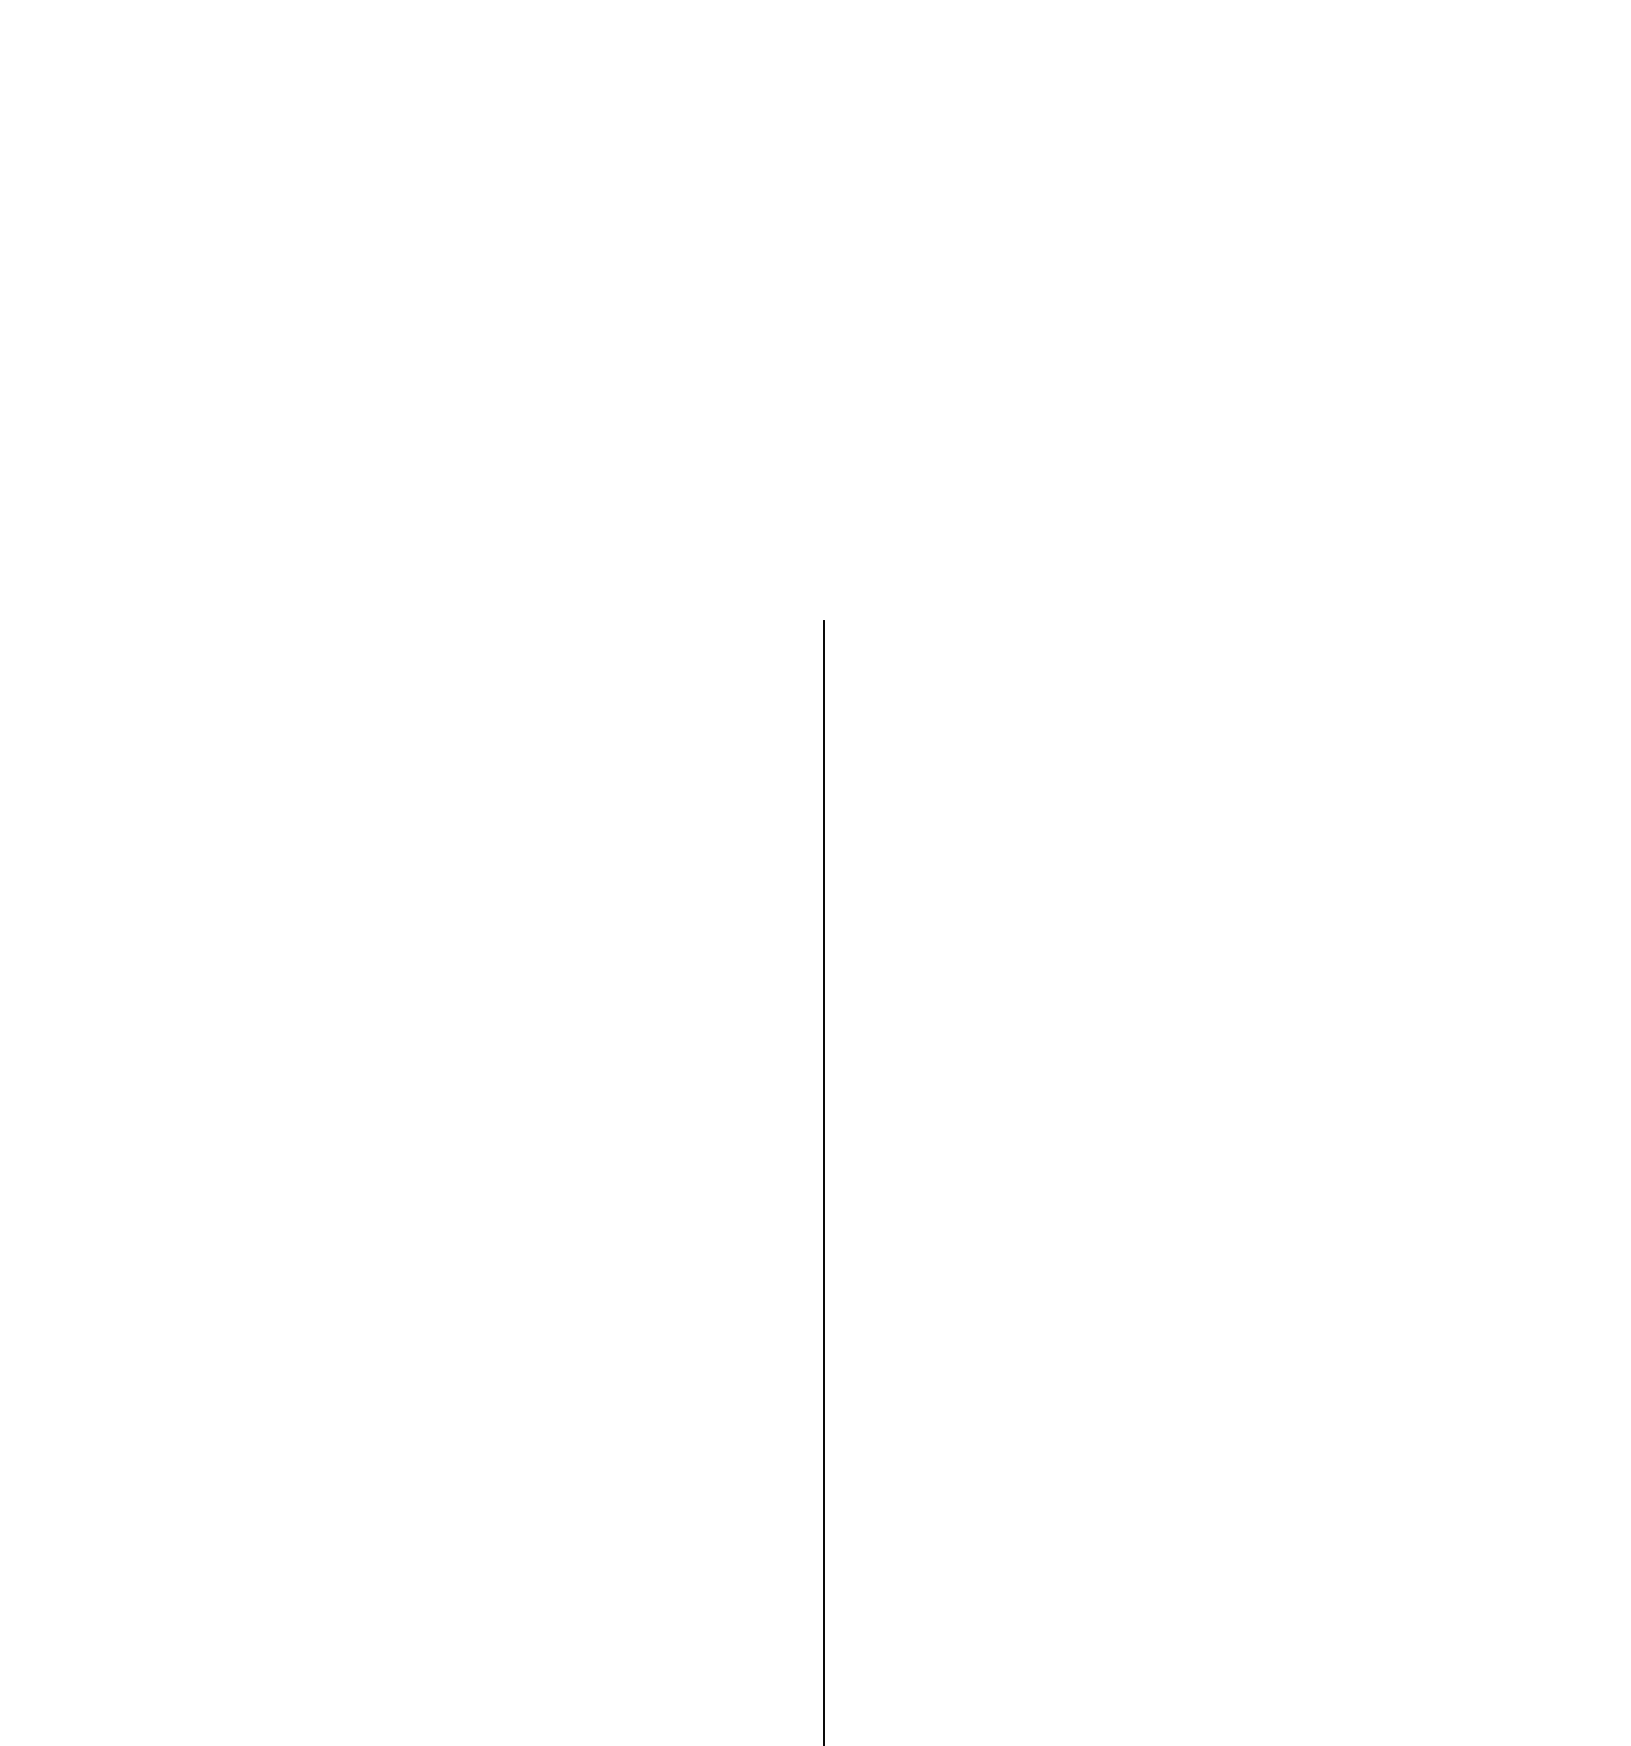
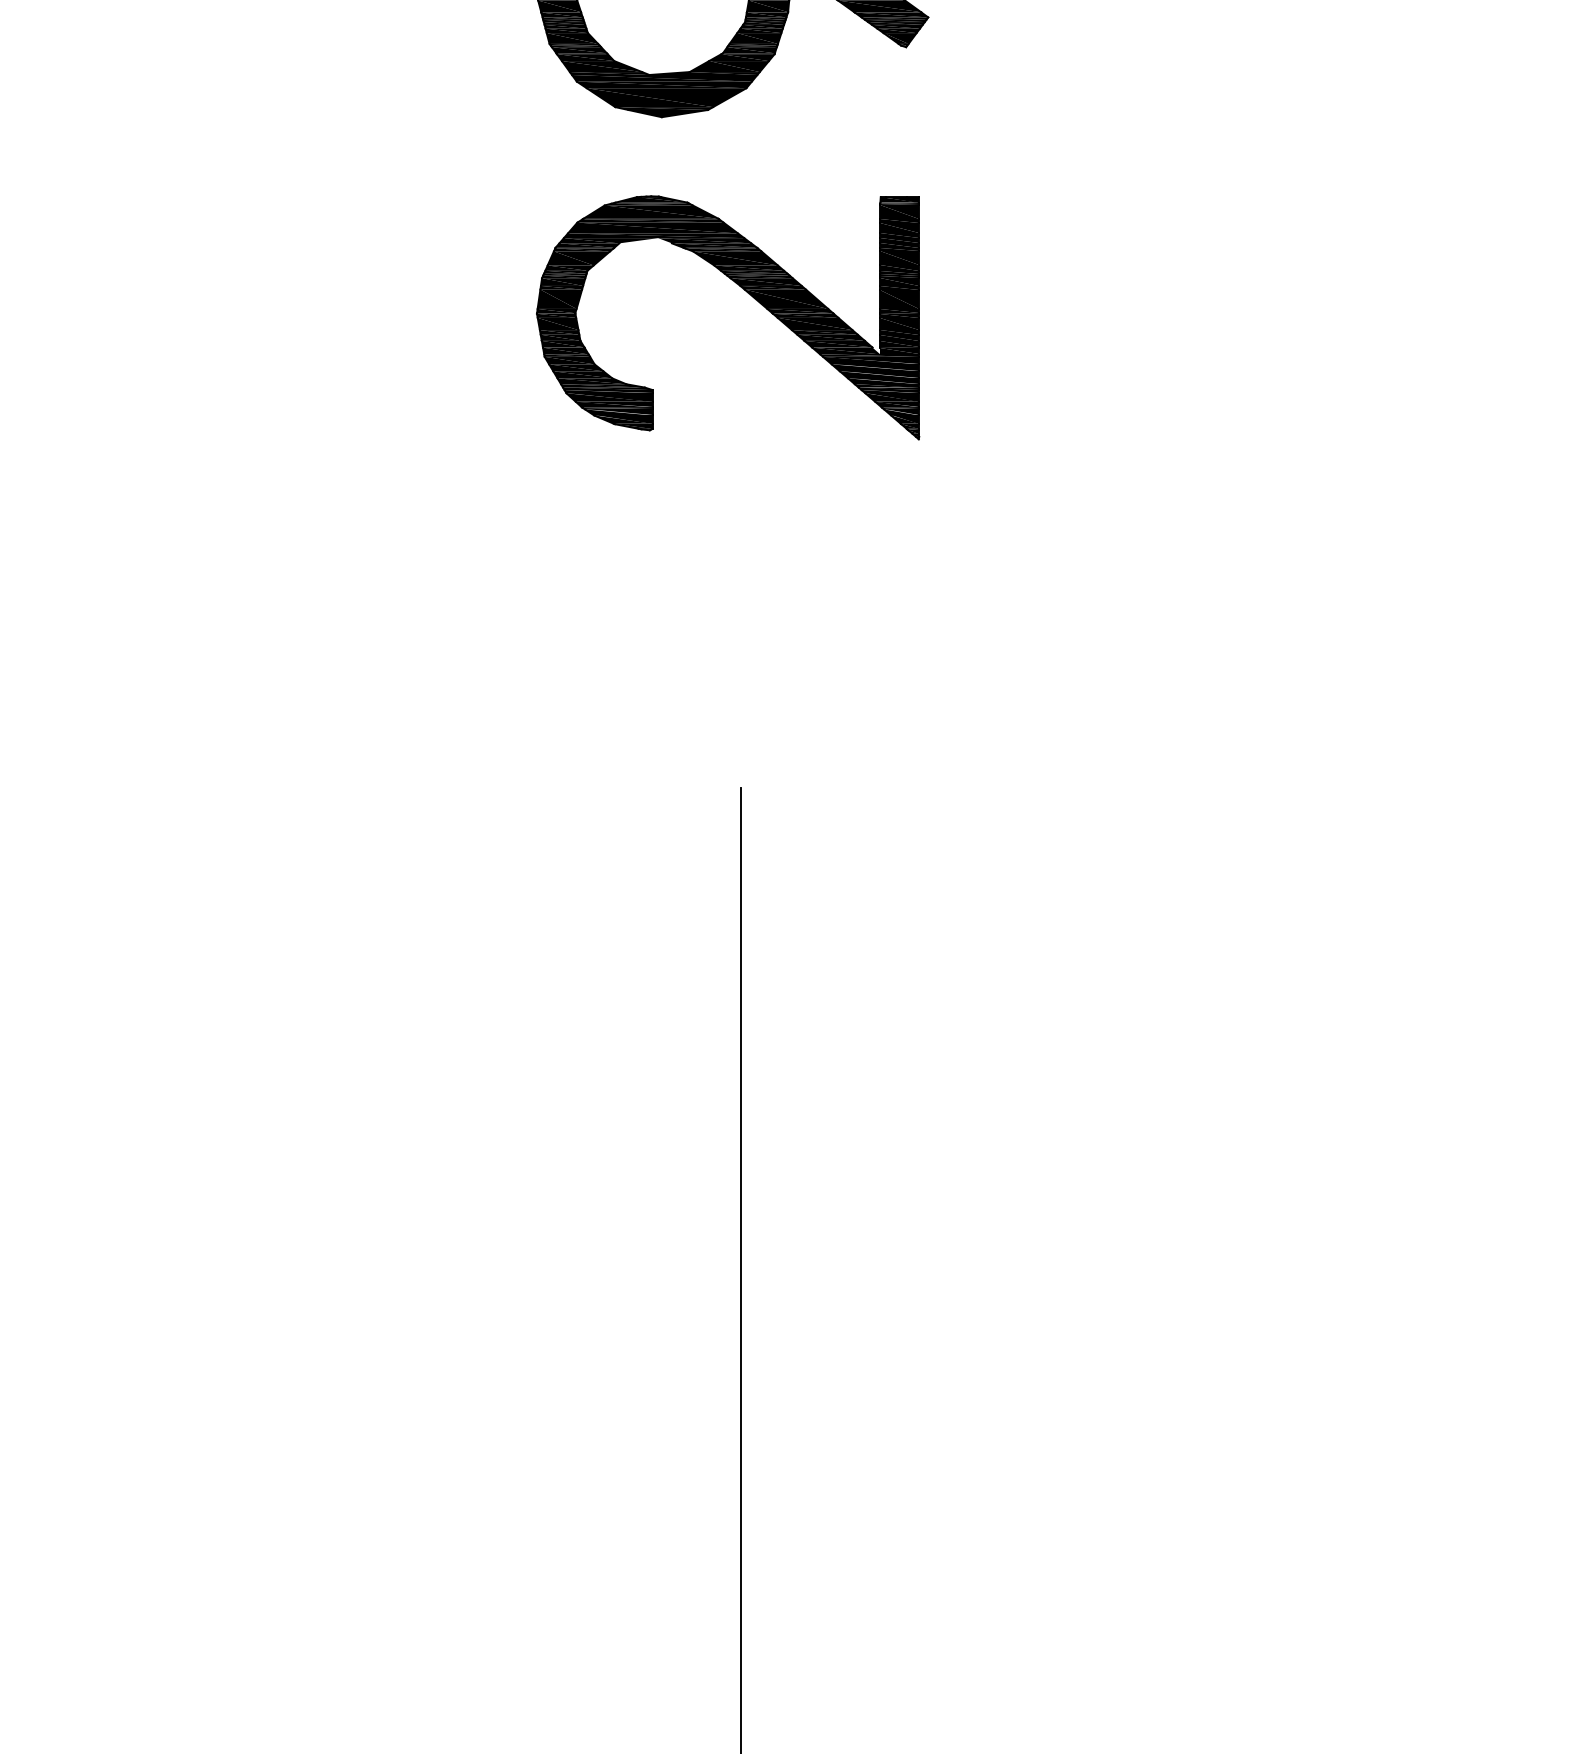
part: (828, 145) -> (746, 292), added

